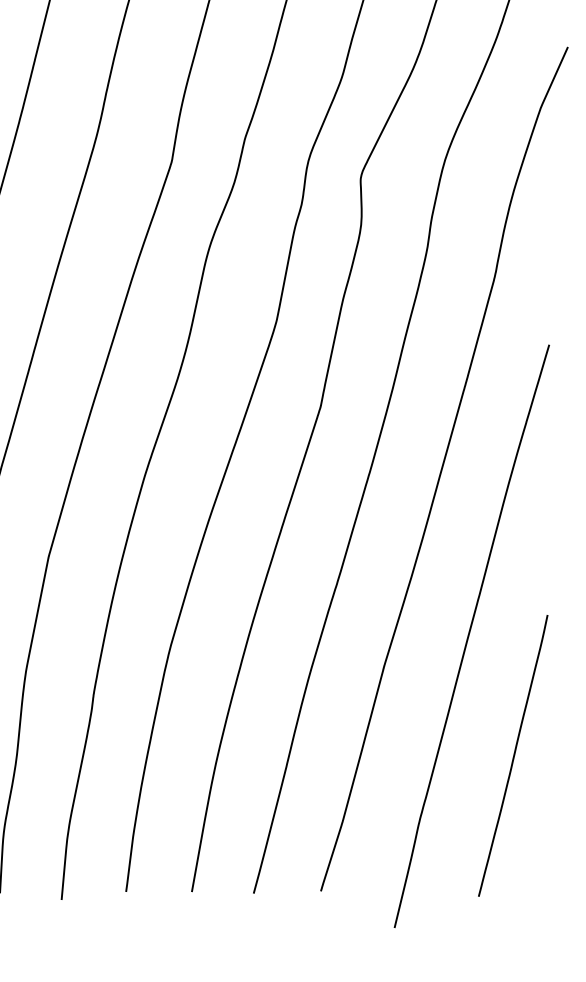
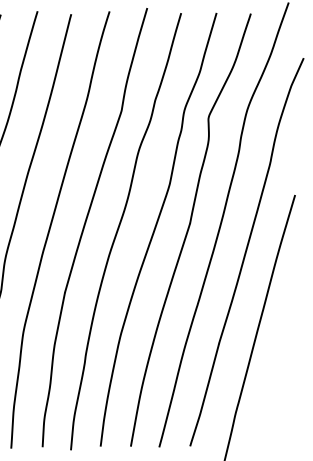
line: (512, 754) -> (278, 383), removed

